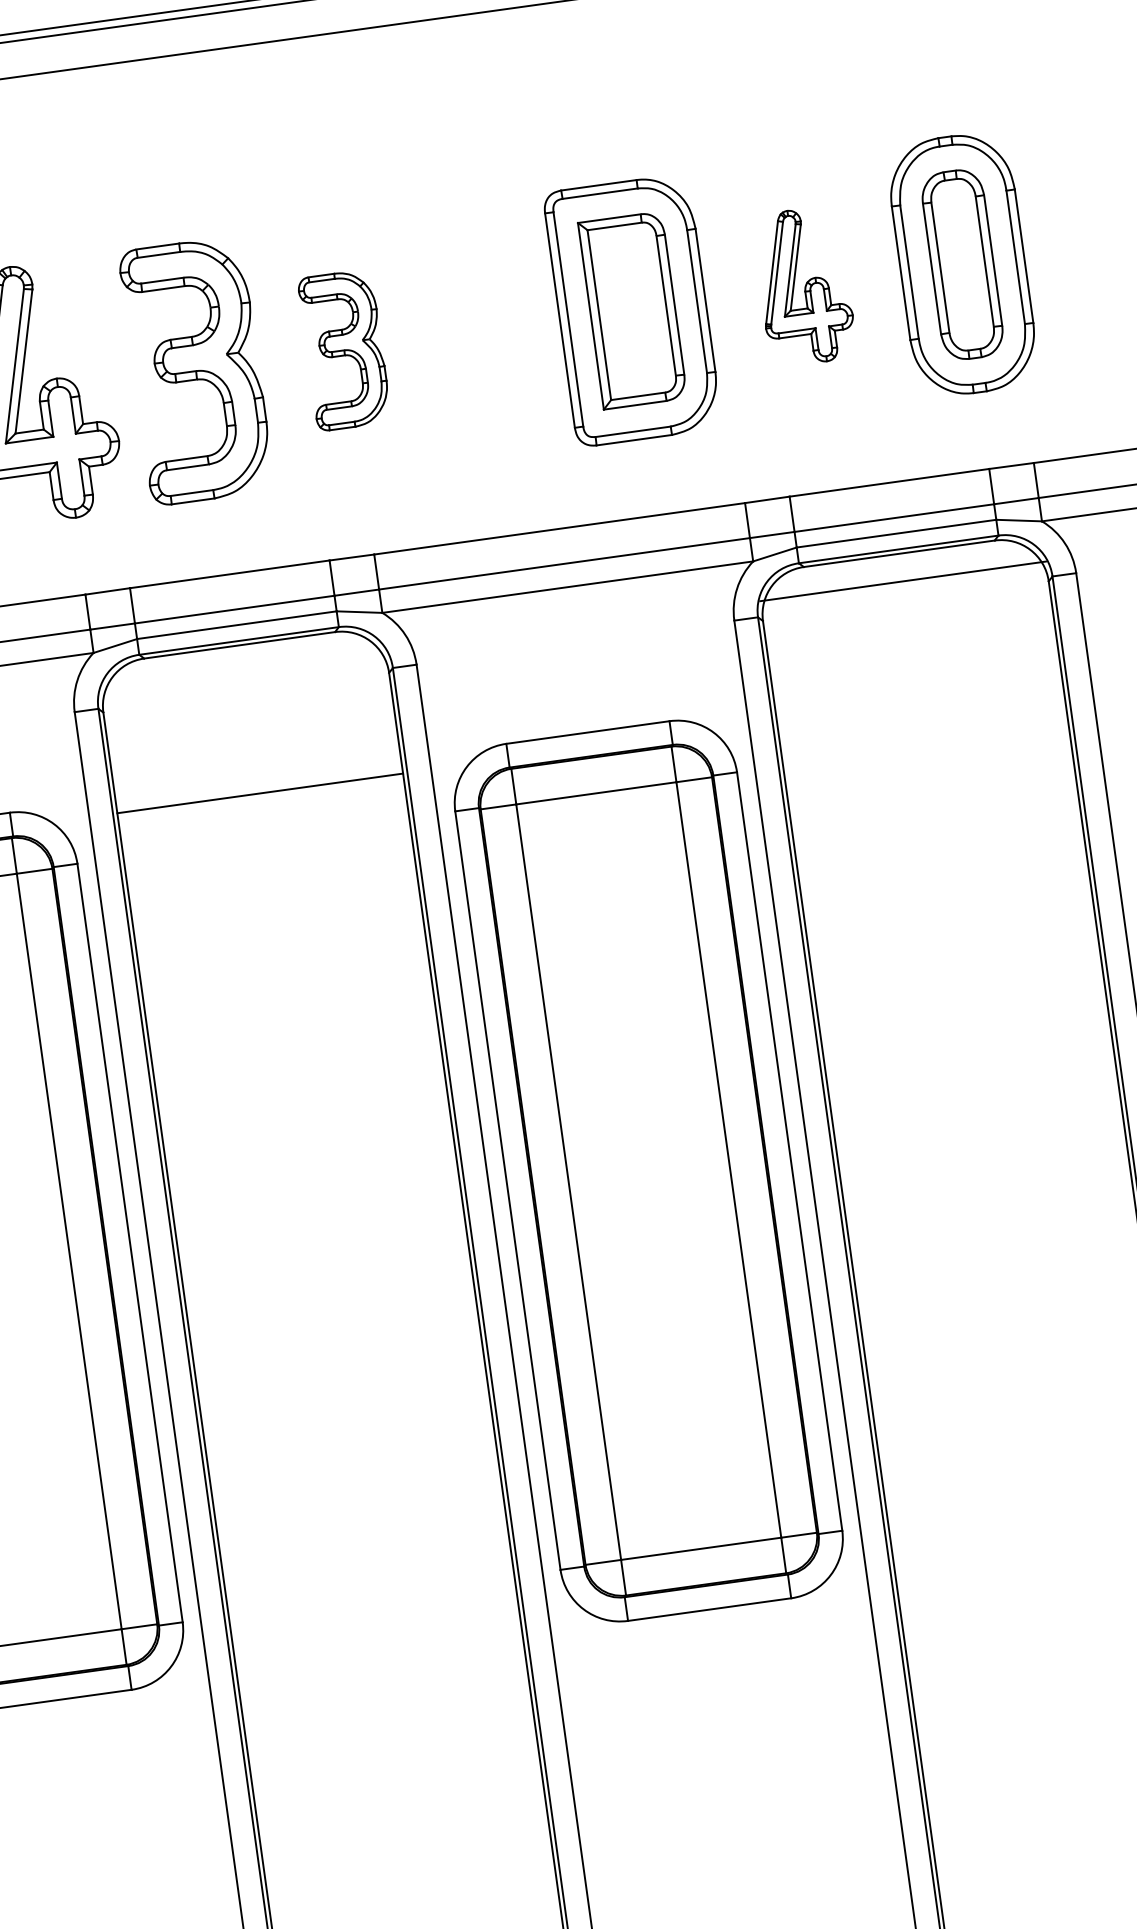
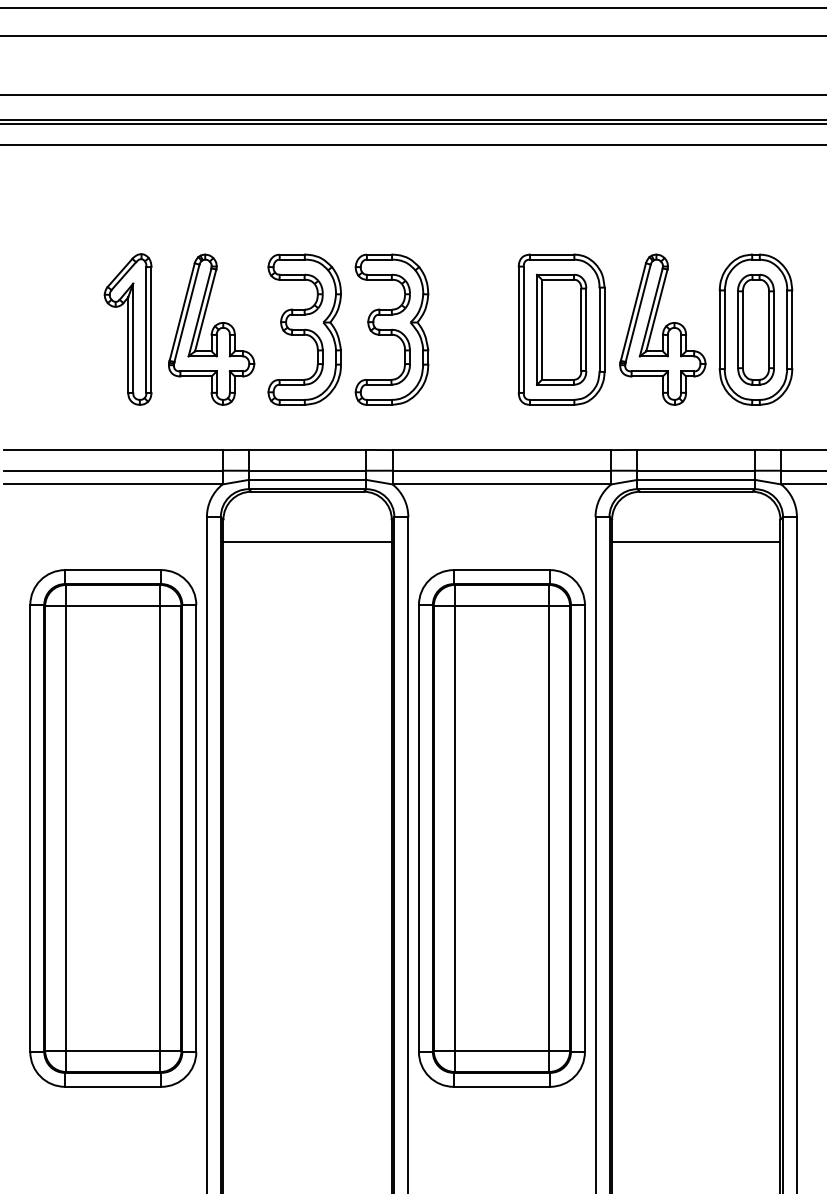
part: (803, 286) -> (662, 329), size x1.67
part: (343, 350) -> (391, 329), size x1.67
line: (903, 582) -> (696, 542), moved
line: (260, 794) -> (307, 542), moved

